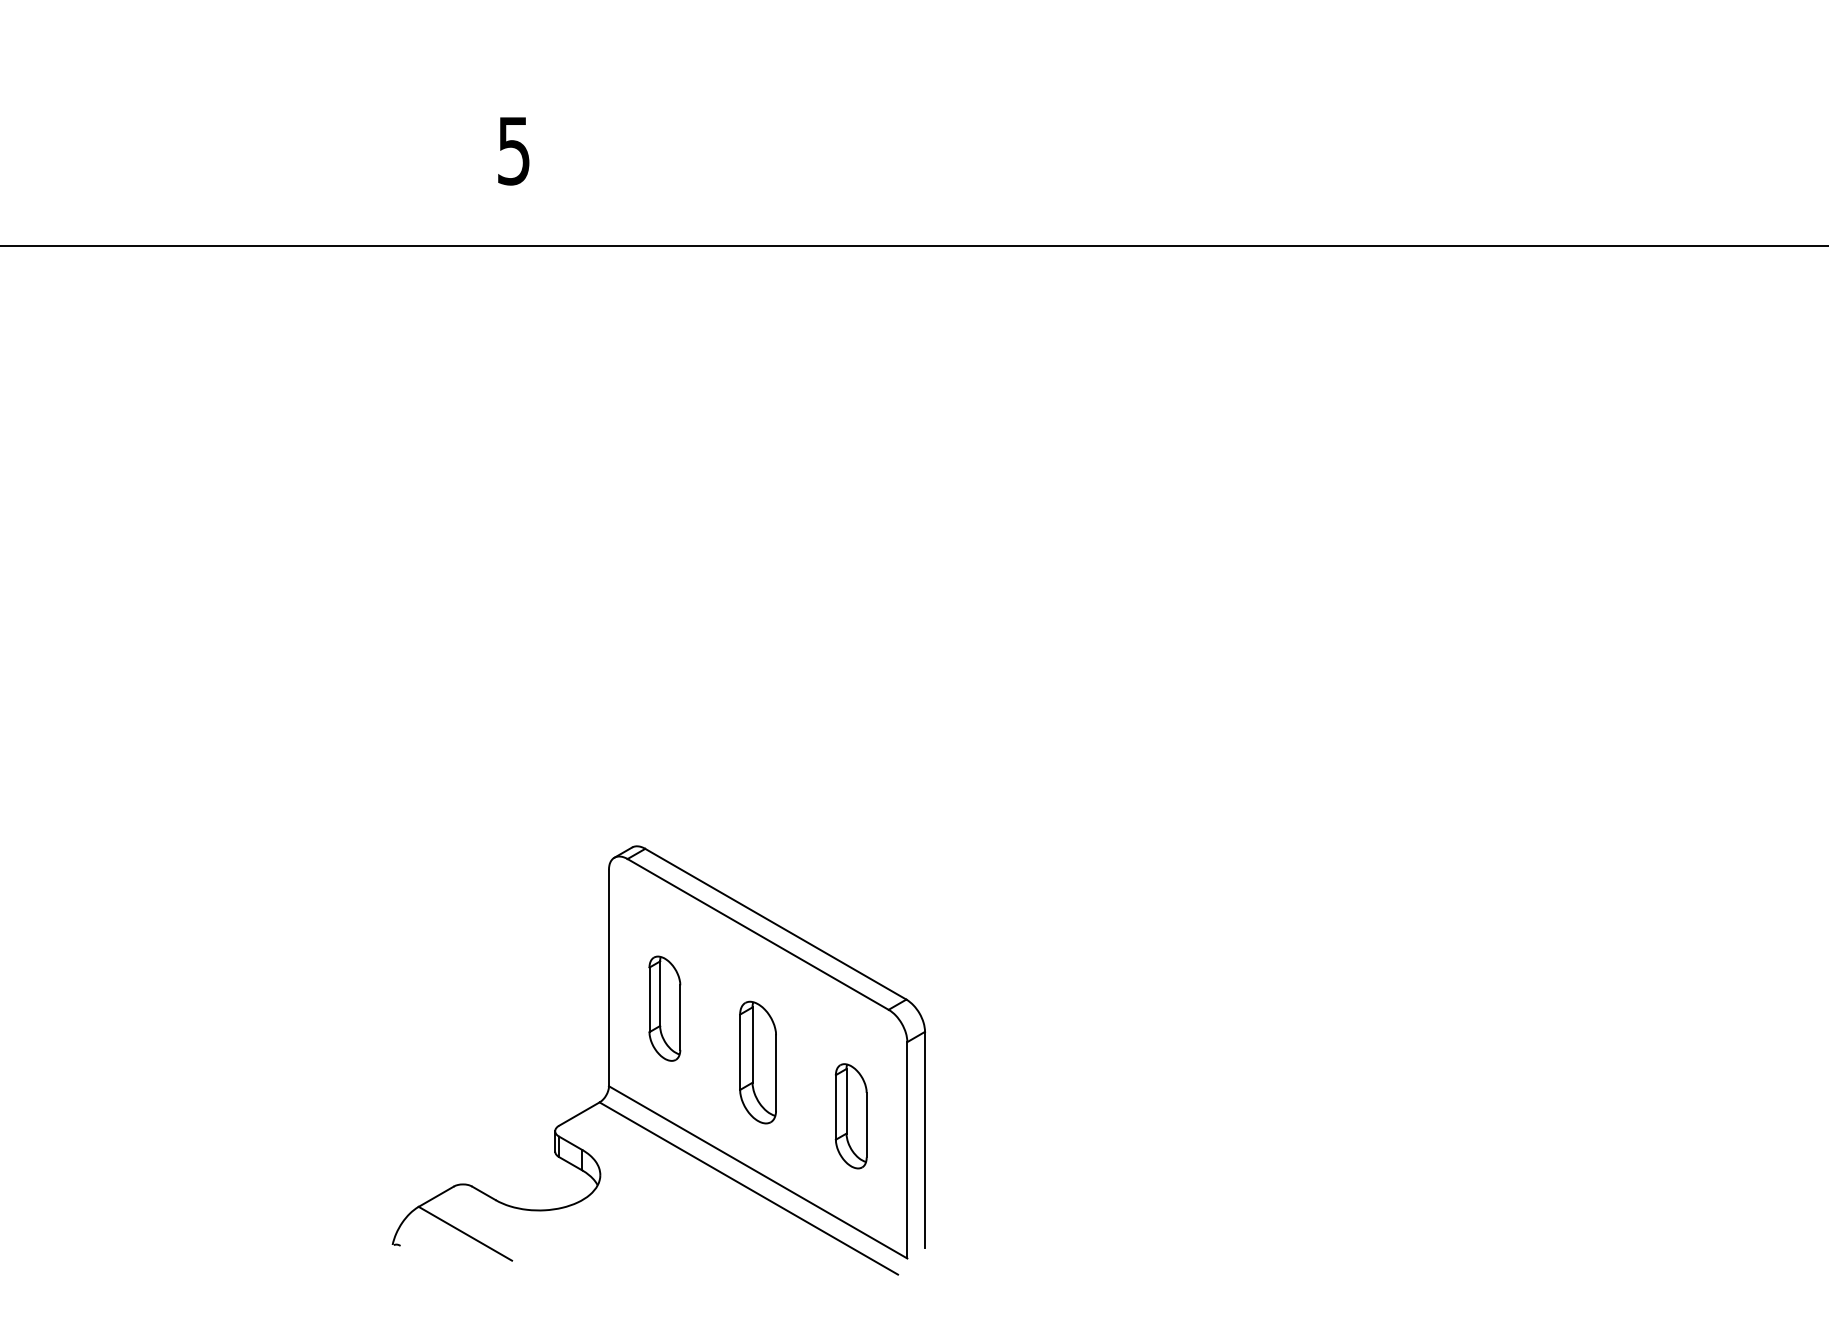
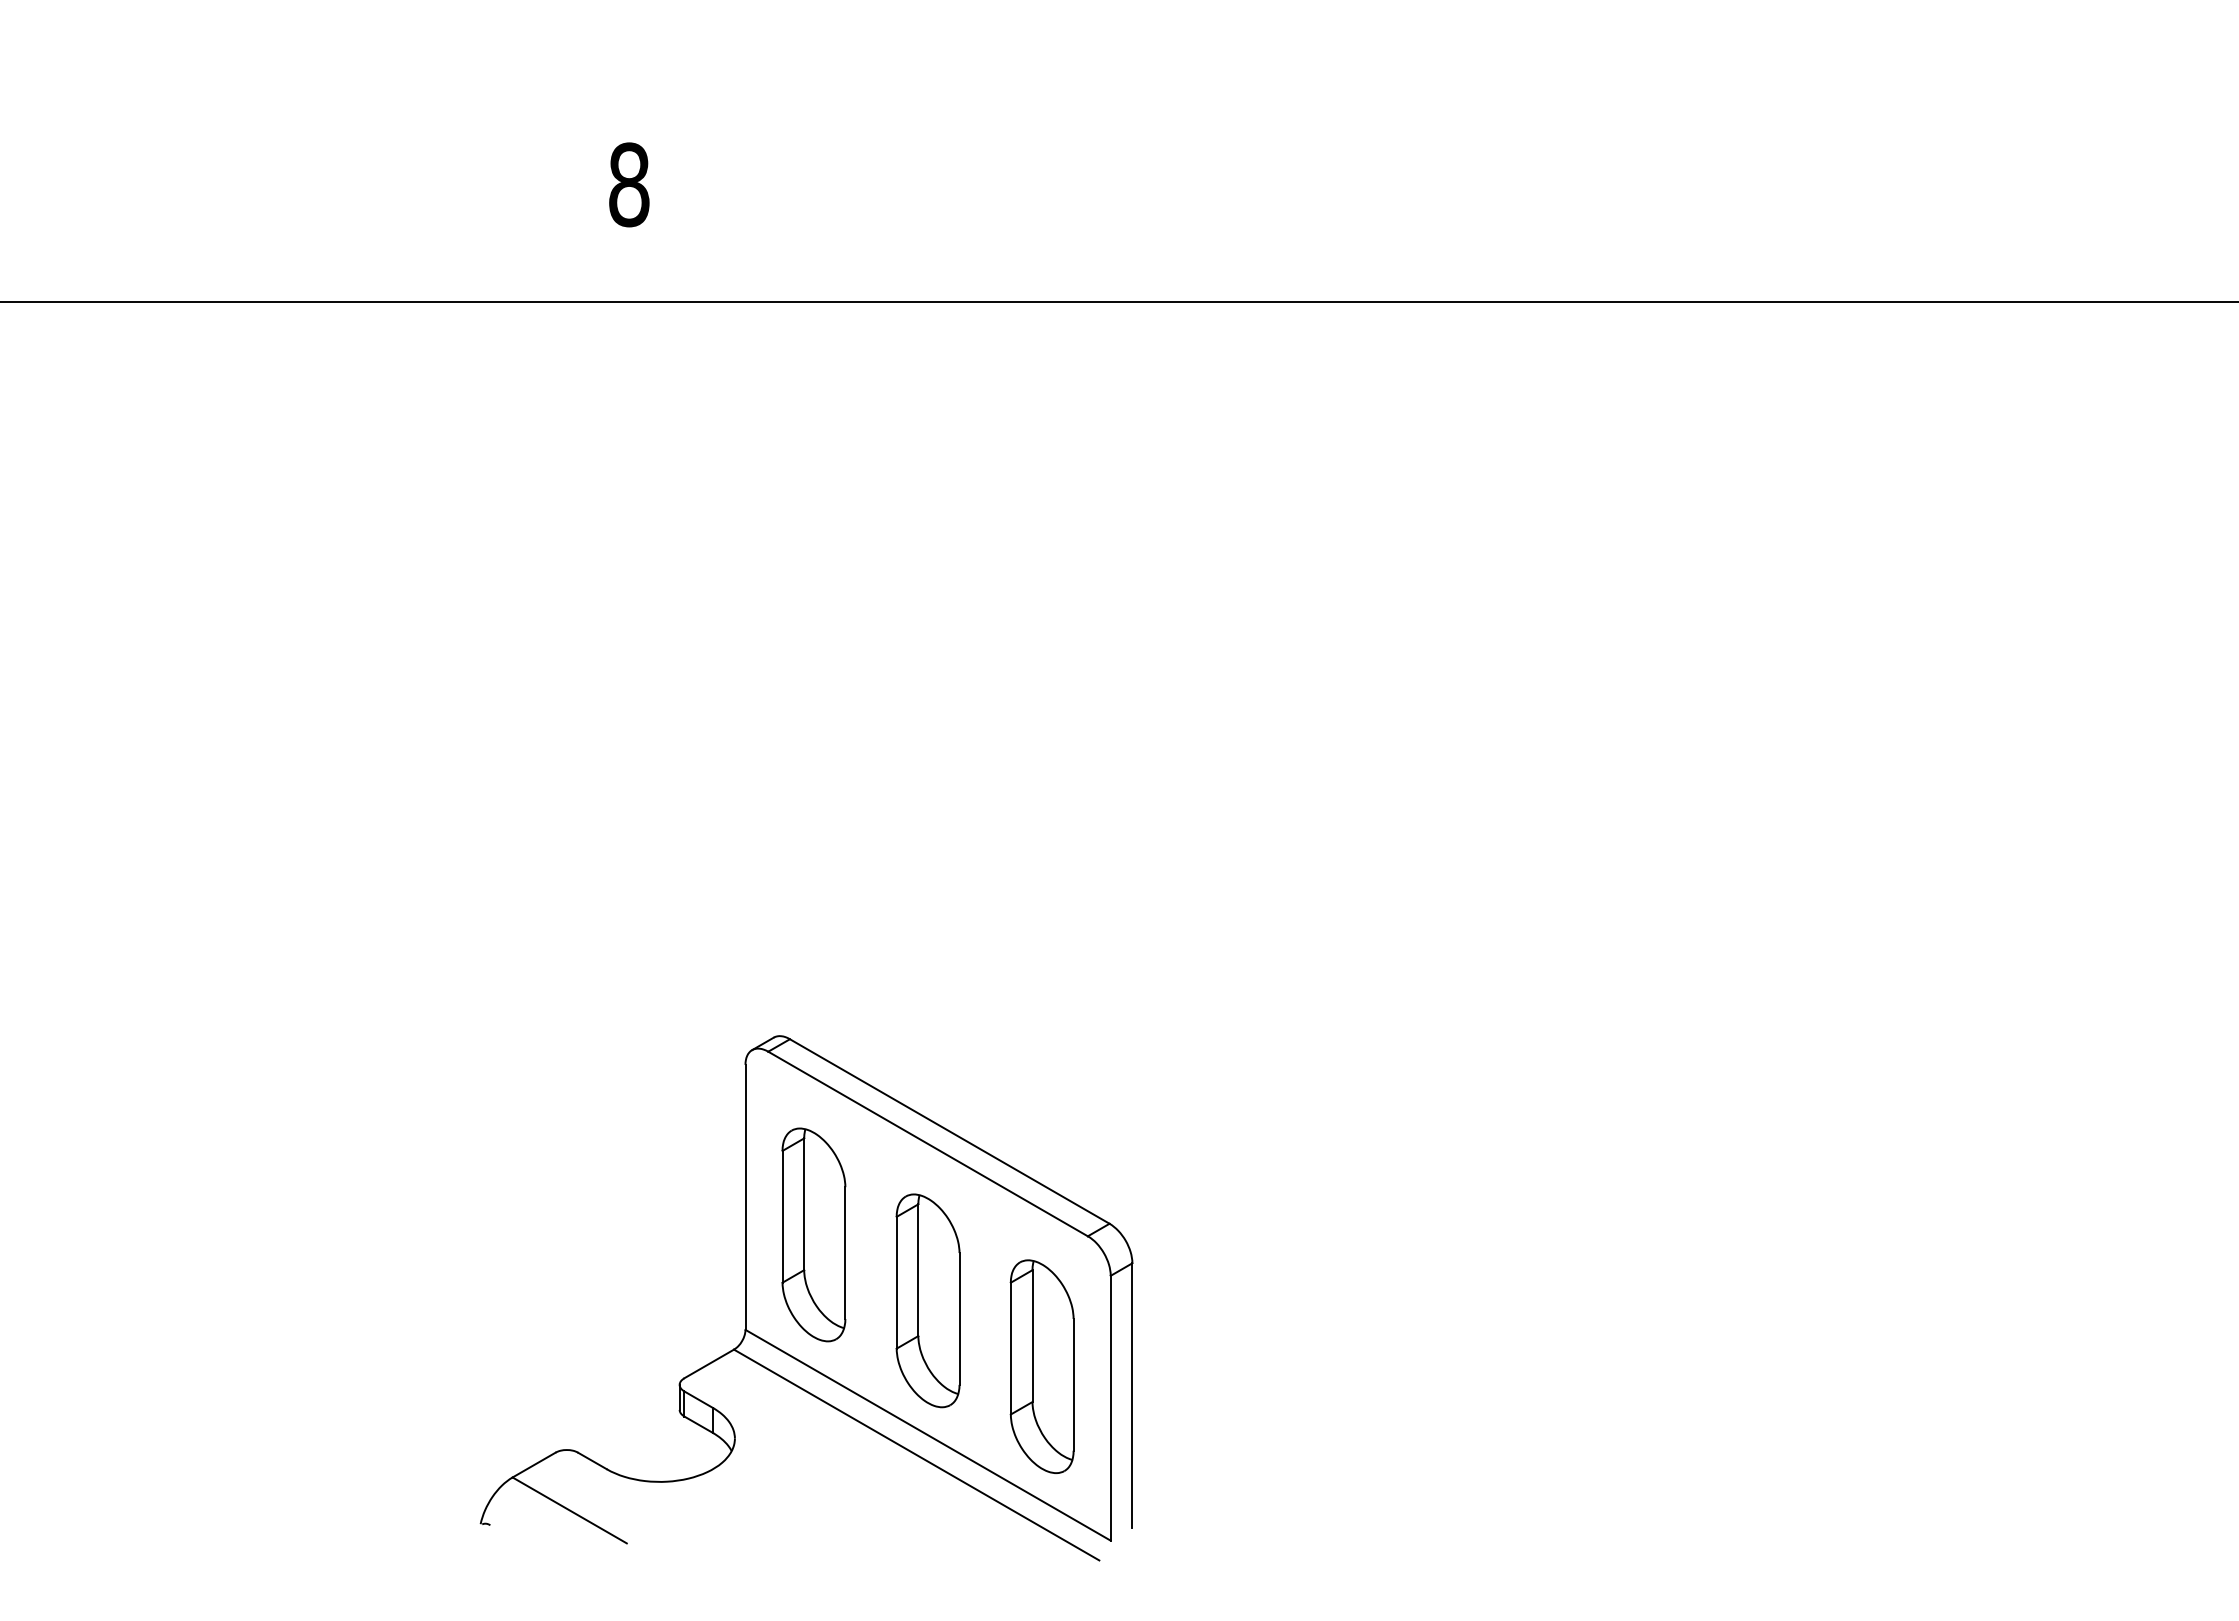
text: (514, 150) -> (629, 184), 5 -> 8
part: (664, 1008) -> (813, 1234), size x1.67
part: (757, 1062) -> (927, 1300), size x1.43
part: (850, 1116) -> (1041, 1366), size x1.67

